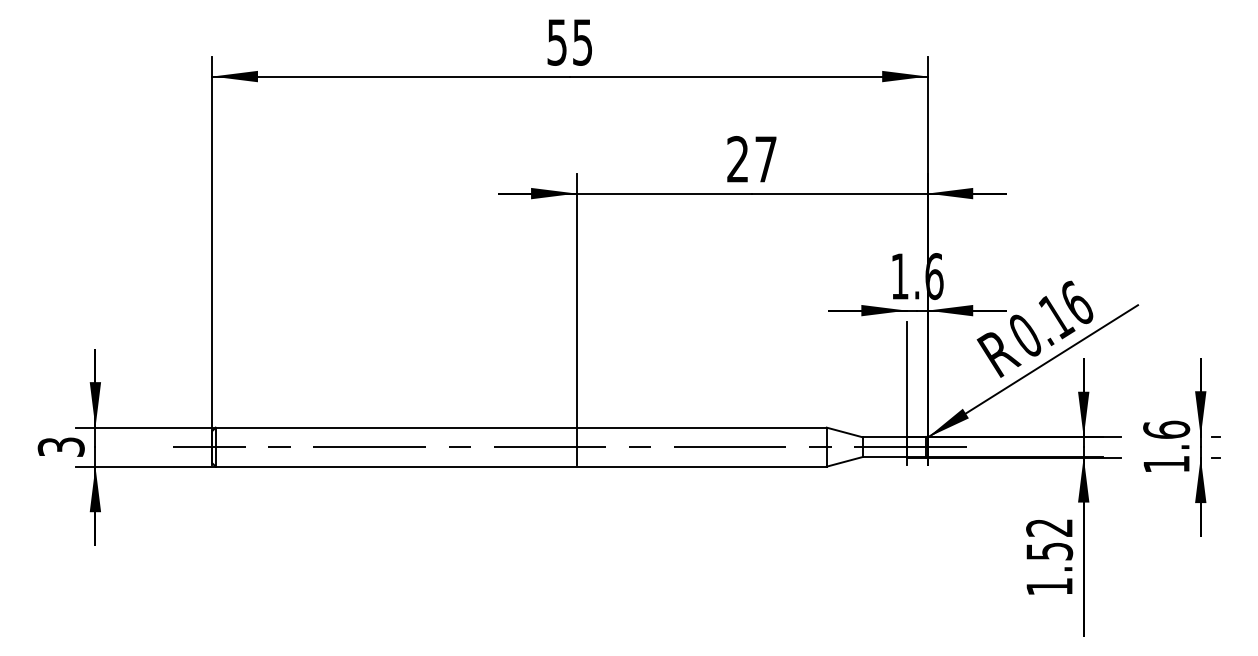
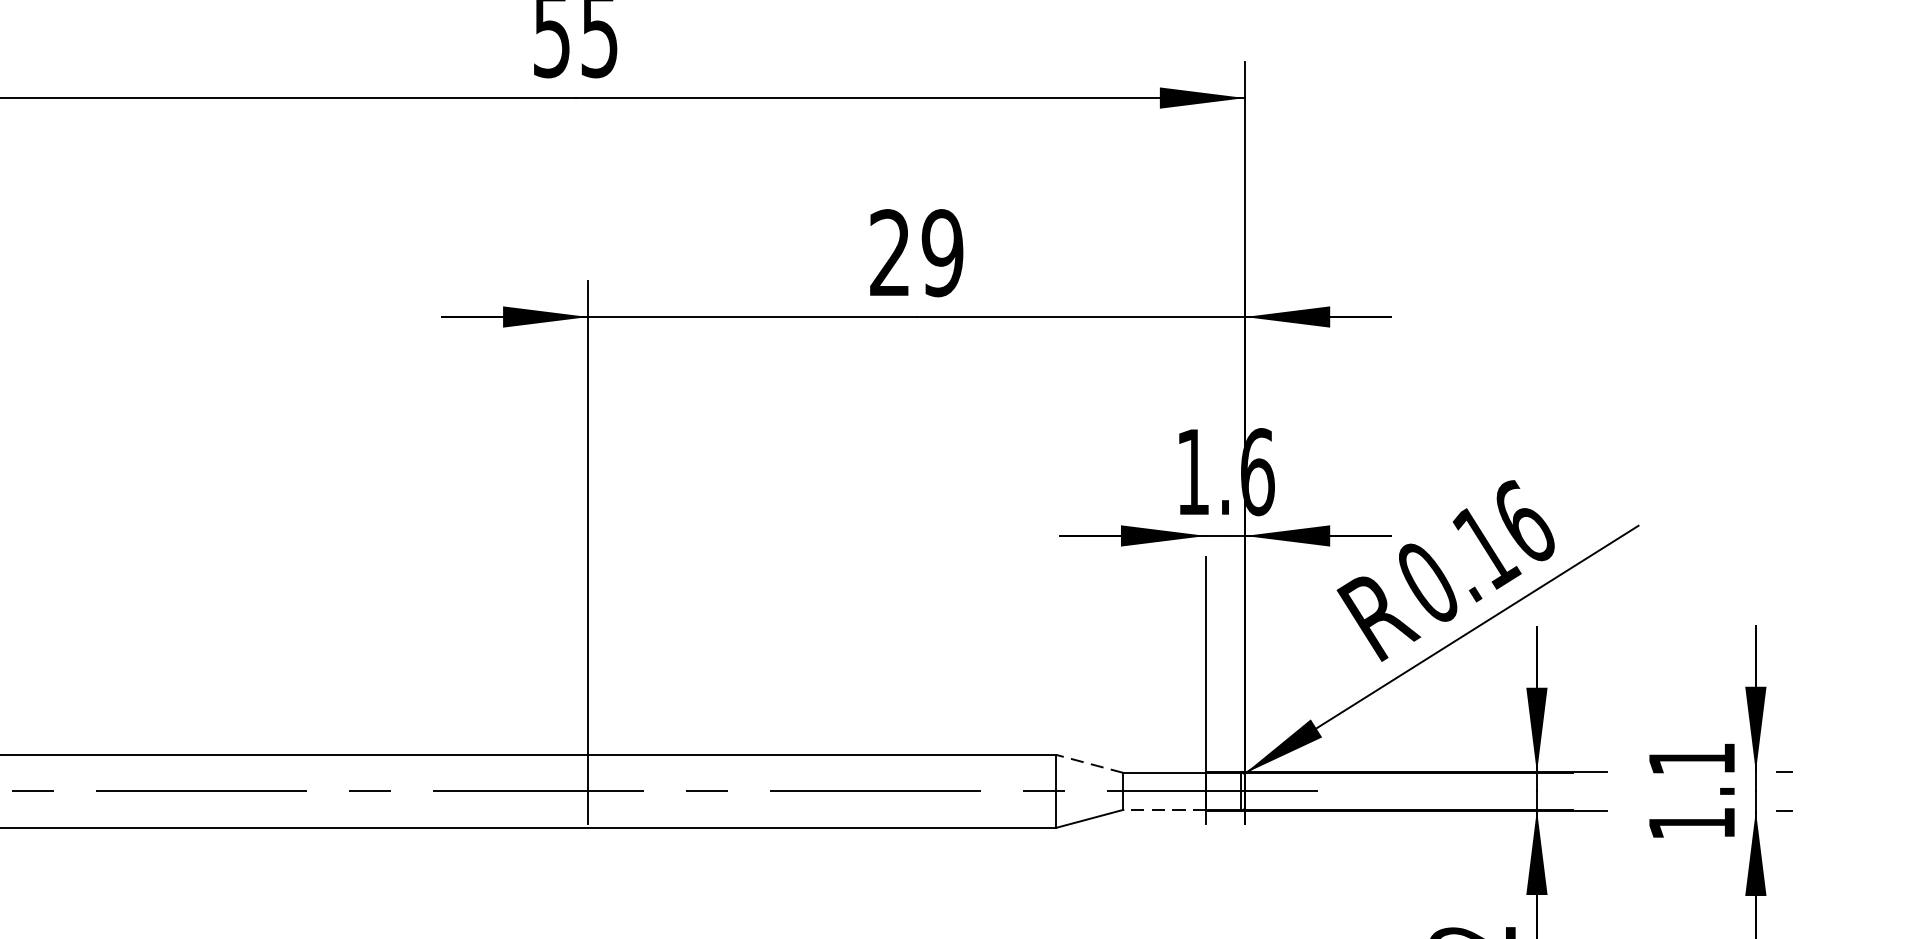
text: (766, 158) -> (943, 251), 27 -> 29
text: (1166, 429) -> (1691, 758), 1.6 -> 1.1
line: (844, 432) -> (1089, 763), solid -> dashed
line: (884, 457) -> (1164, 810), solid -> dashed

